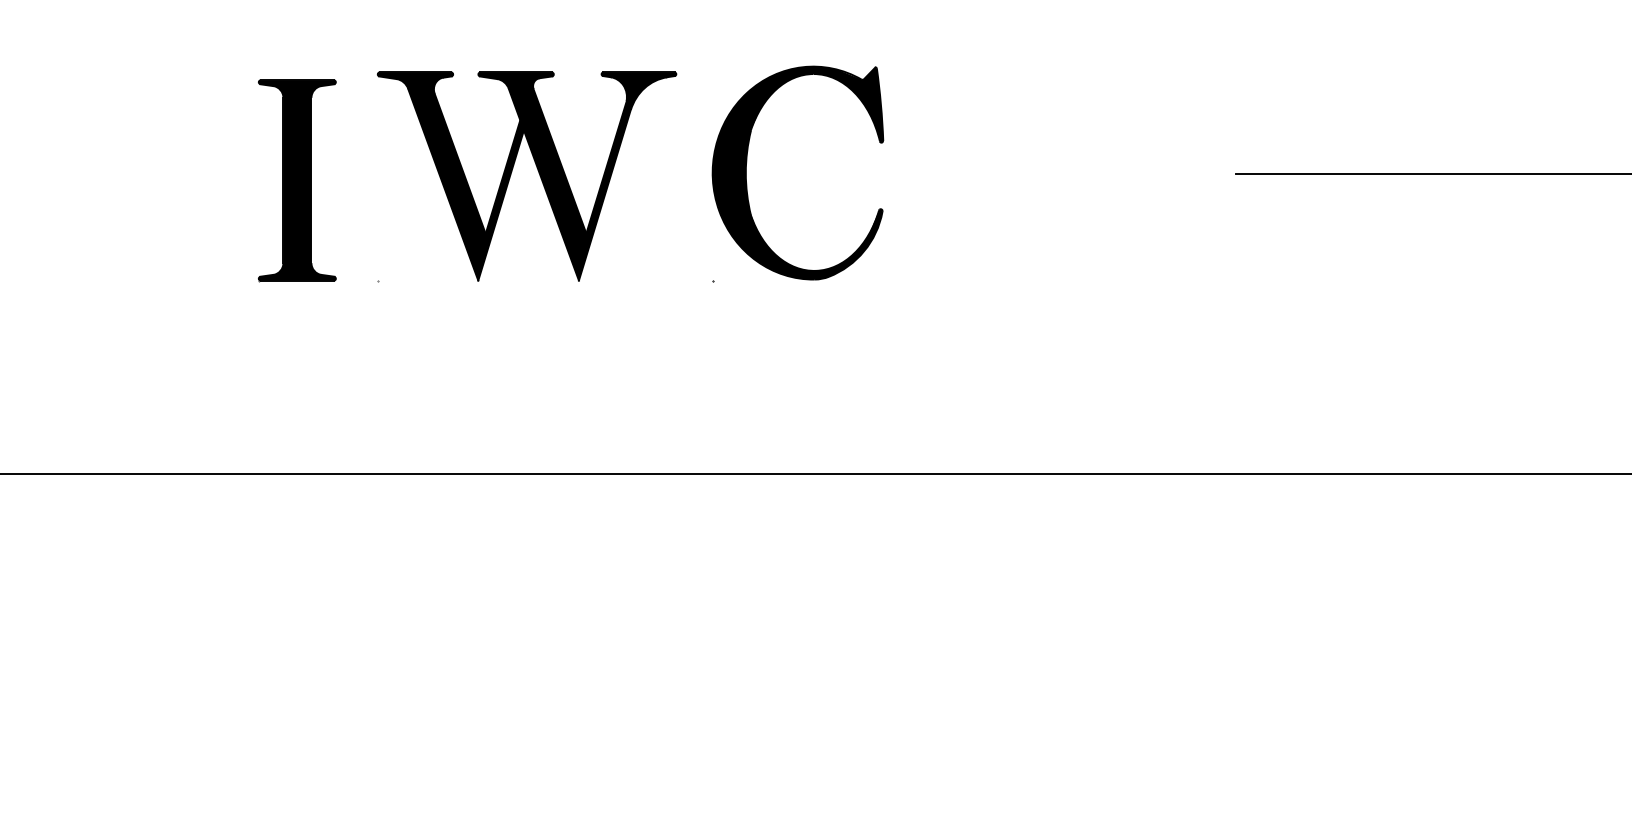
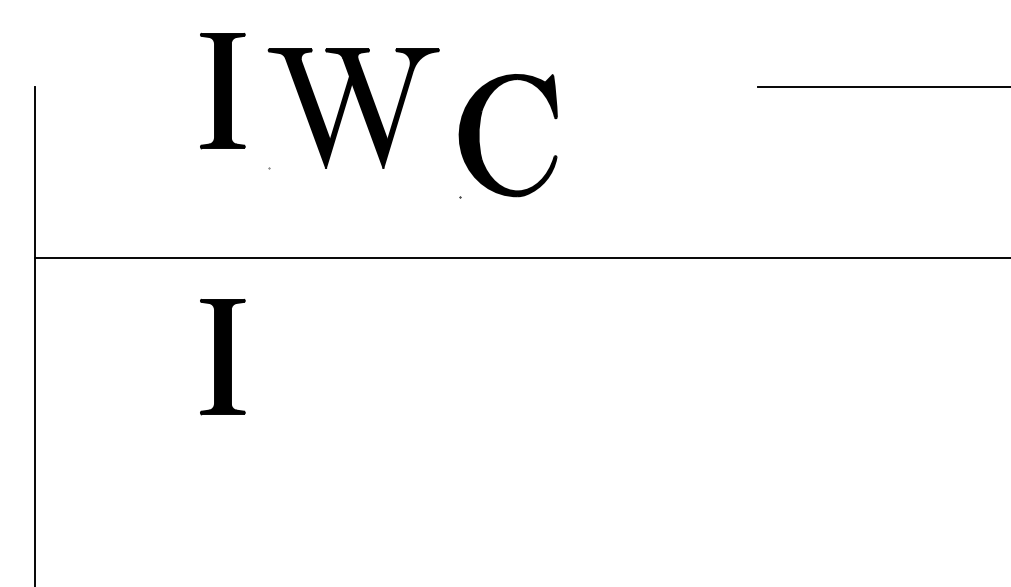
part: (537, 171) -> (359, 105), moved
part: (747, 174) -> (479, 136), moved
part: (296, 646) -> (222, 356), added

